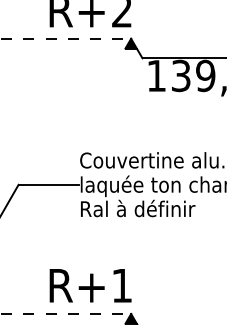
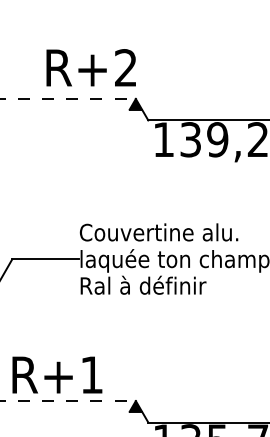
text: (90, 285) -> (57, 374), moved

